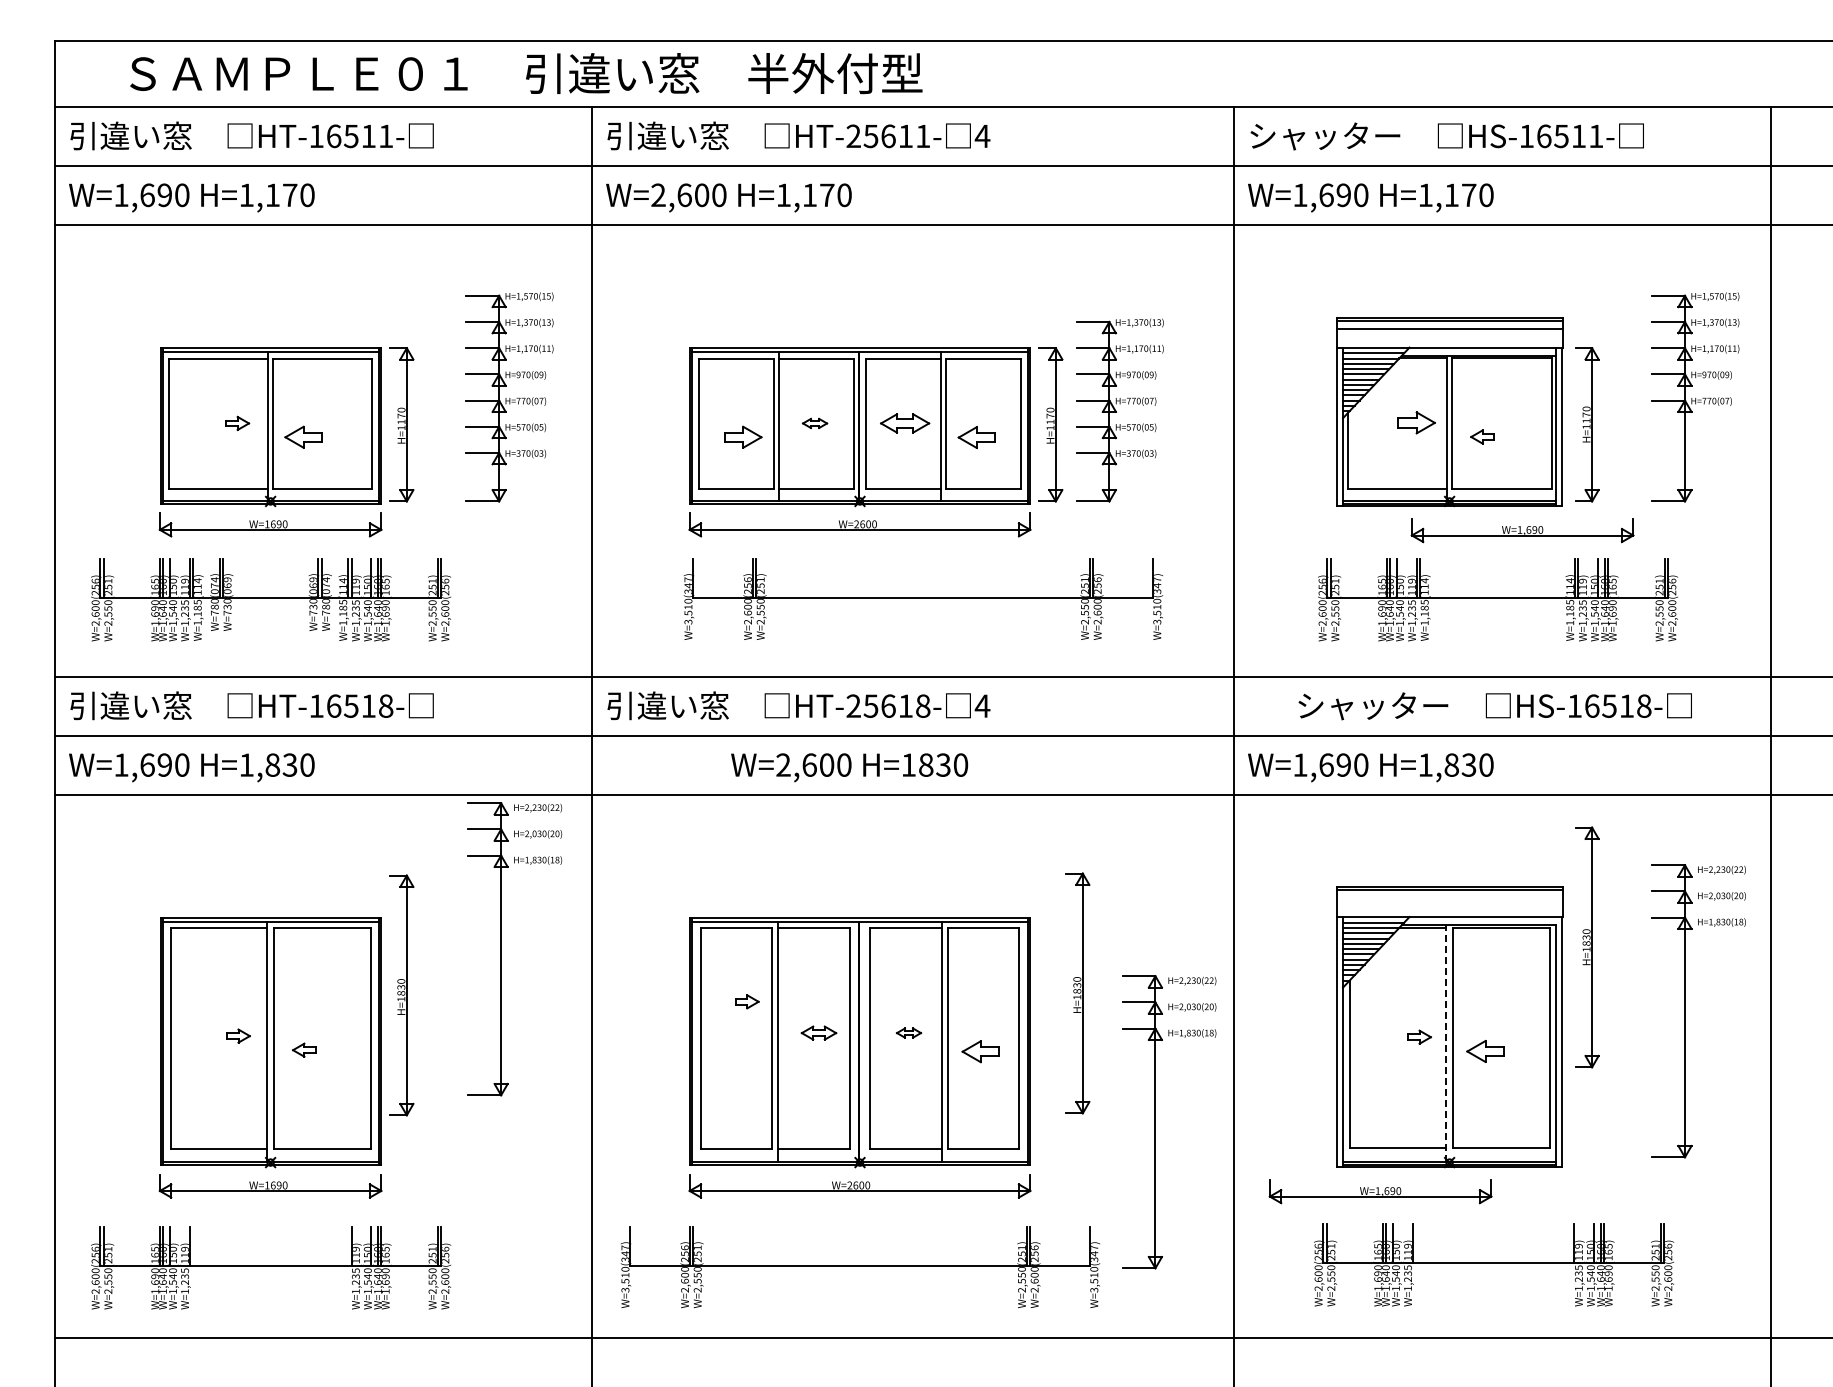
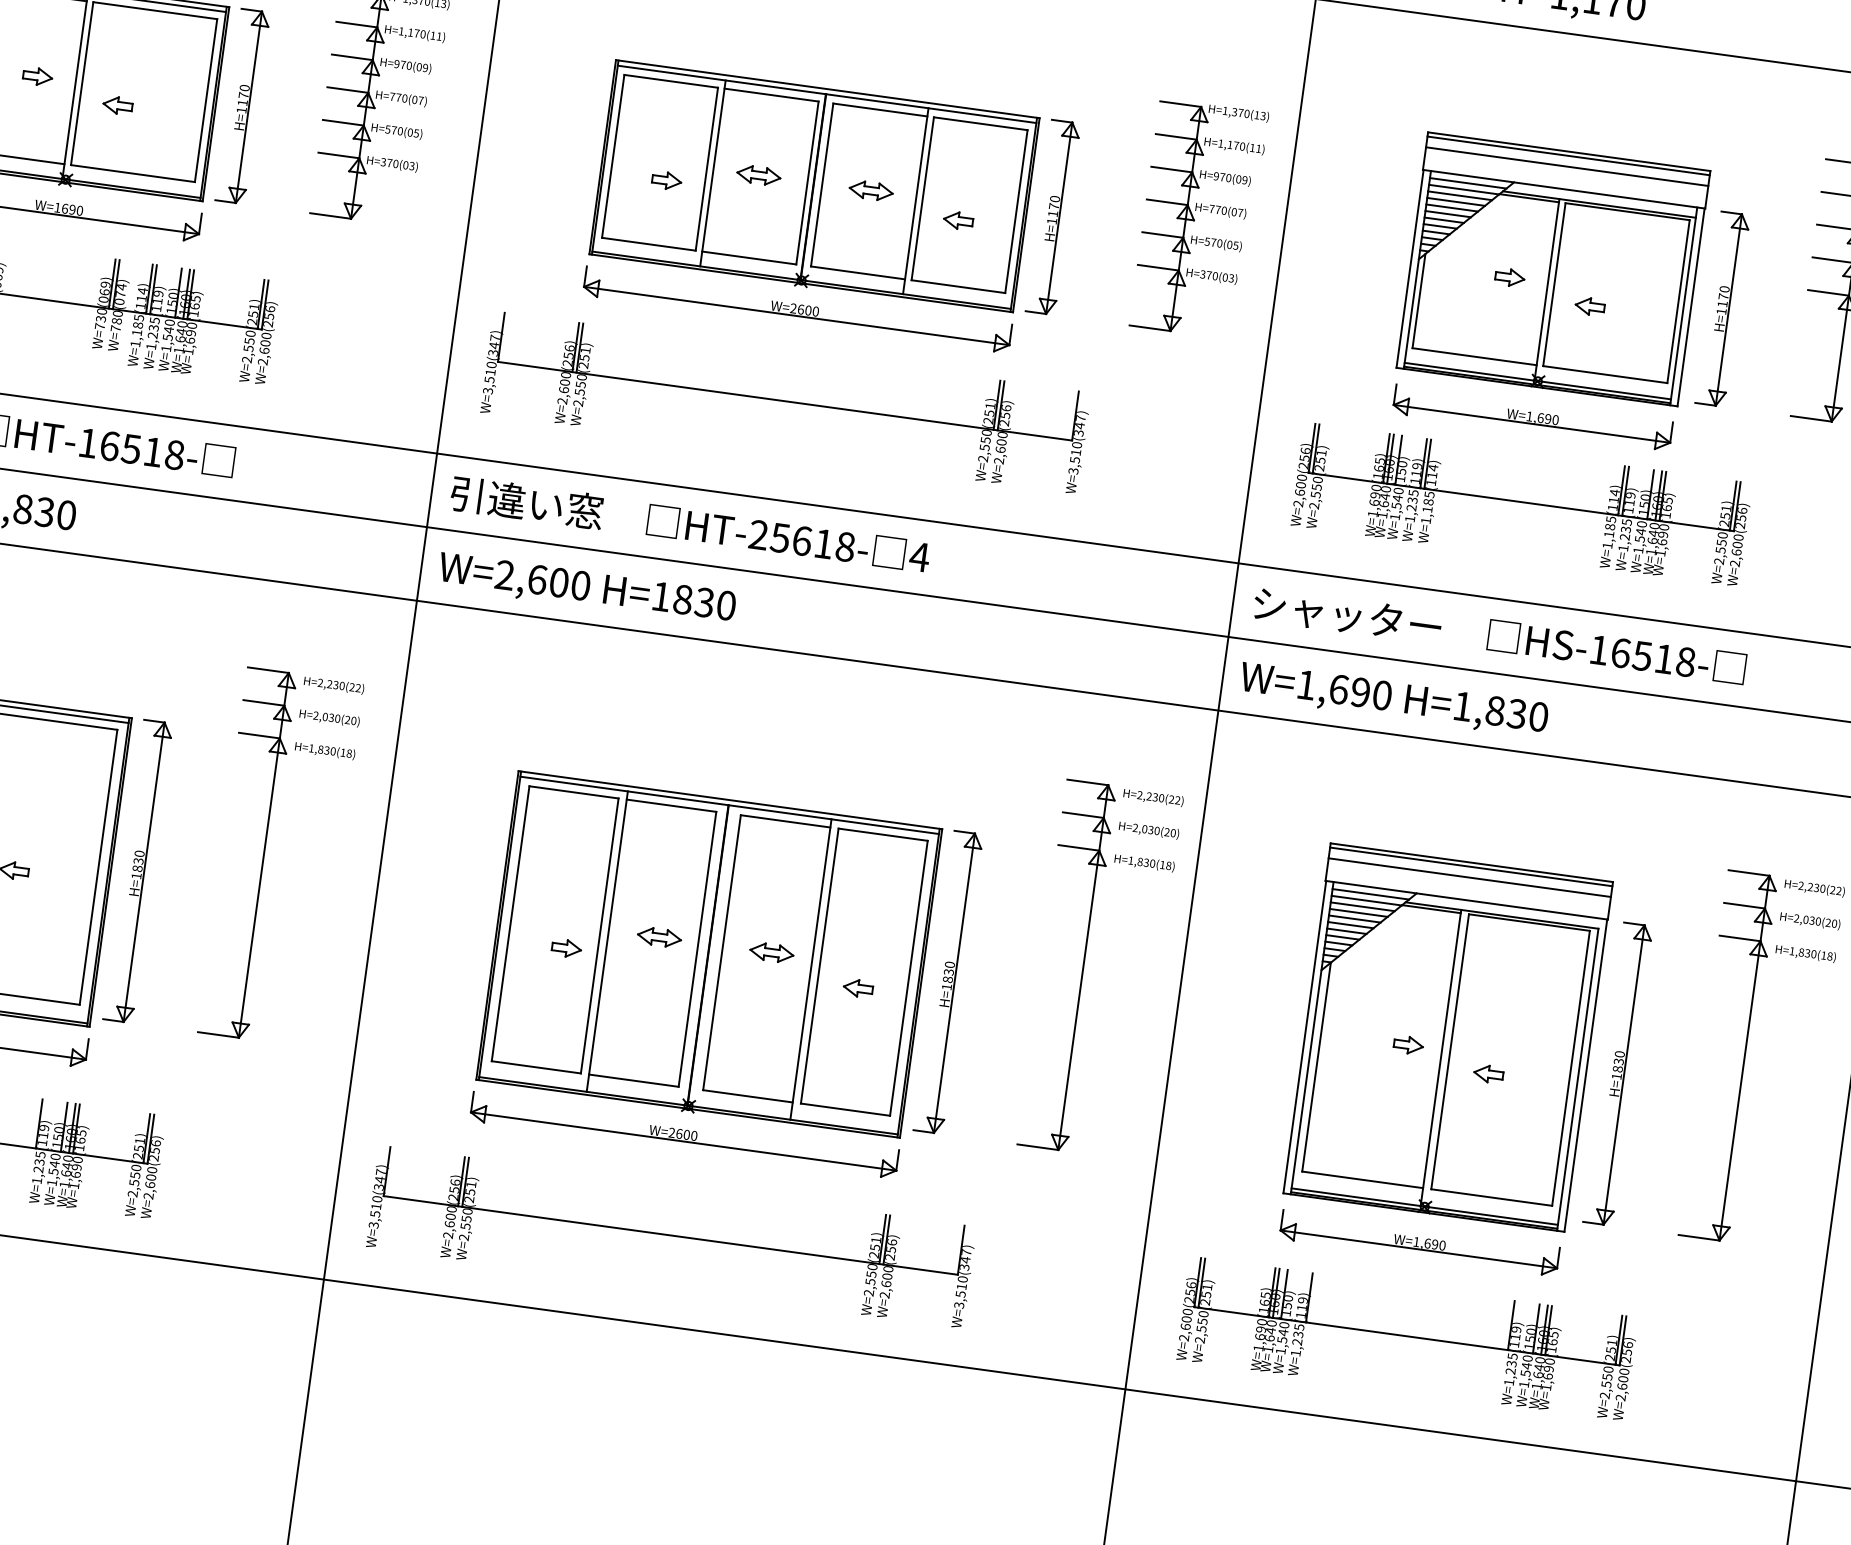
part: (1119, 410) -> (1198, 219), moved
part: (1416, 422) -> (1509, 277), size x0.62
part: (814, 423) -> (758, 175), size x1.43
part: (904, 423) -> (870, 190), size x0.71
part: (303, 437) -> (117, 105), size x0.62
part: (743, 437) -> (667, 180), size x0.62
part: (976, 437) -> (958, 220), size x0.62
part: (1522, 530) -> (1532, 417), moved
part: (923, 598) -> (785, 401), moved
part: (1498, 599) -> (1522, 503), moved
text: (1494, 706) -> (1498, 636), moved
text: (849, 767) -> (586, 589), moved
line: (1449, 898) -> (1469, 877), added
part: (1587, 947) -> (1618, 1074), moved
part: (501, 949) -> (264, 855), moved
part: (1077, 993) -> (947, 982), moved
part: (401, 995) -> (137, 871), moved
part: (747, 1001) -> (567, 948), moved
part: (908, 1032) -> (771, 951), size x1.43
line: (1446, 1043) -> (1441, 1057), dashed -> solid
part: (1485, 1050) -> (1488, 1073), size x0.62
part: (980, 1051) -> (857, 987), size x0.62
part: (1155, 1122) -> (1083, 967), moved
part: (1380, 1191) -> (1419, 1242), moved
part: (1494, 1264) -> (1407, 1338), moved

